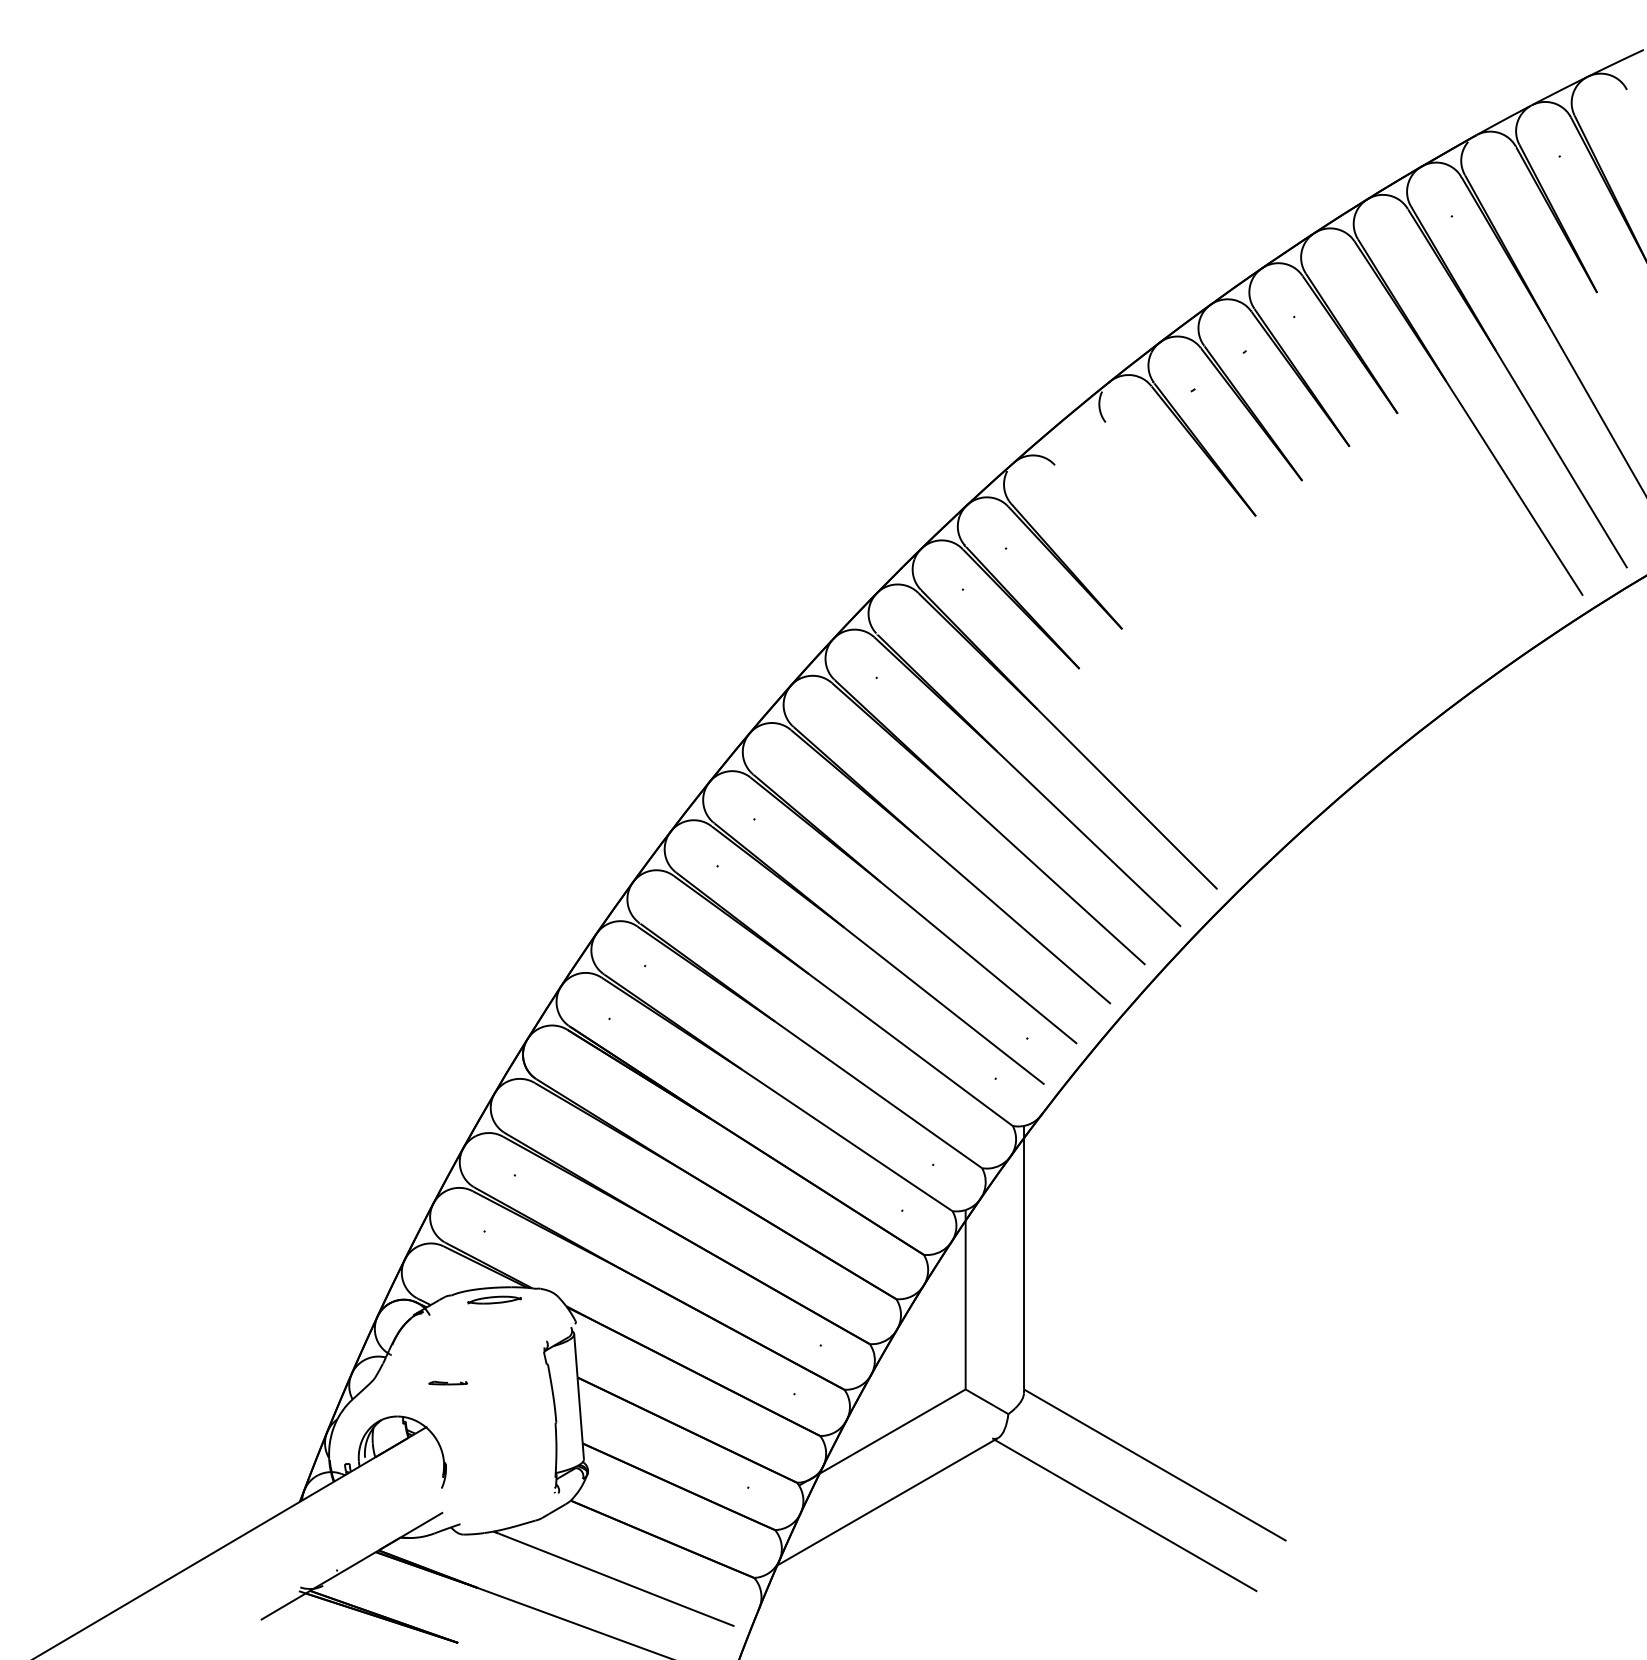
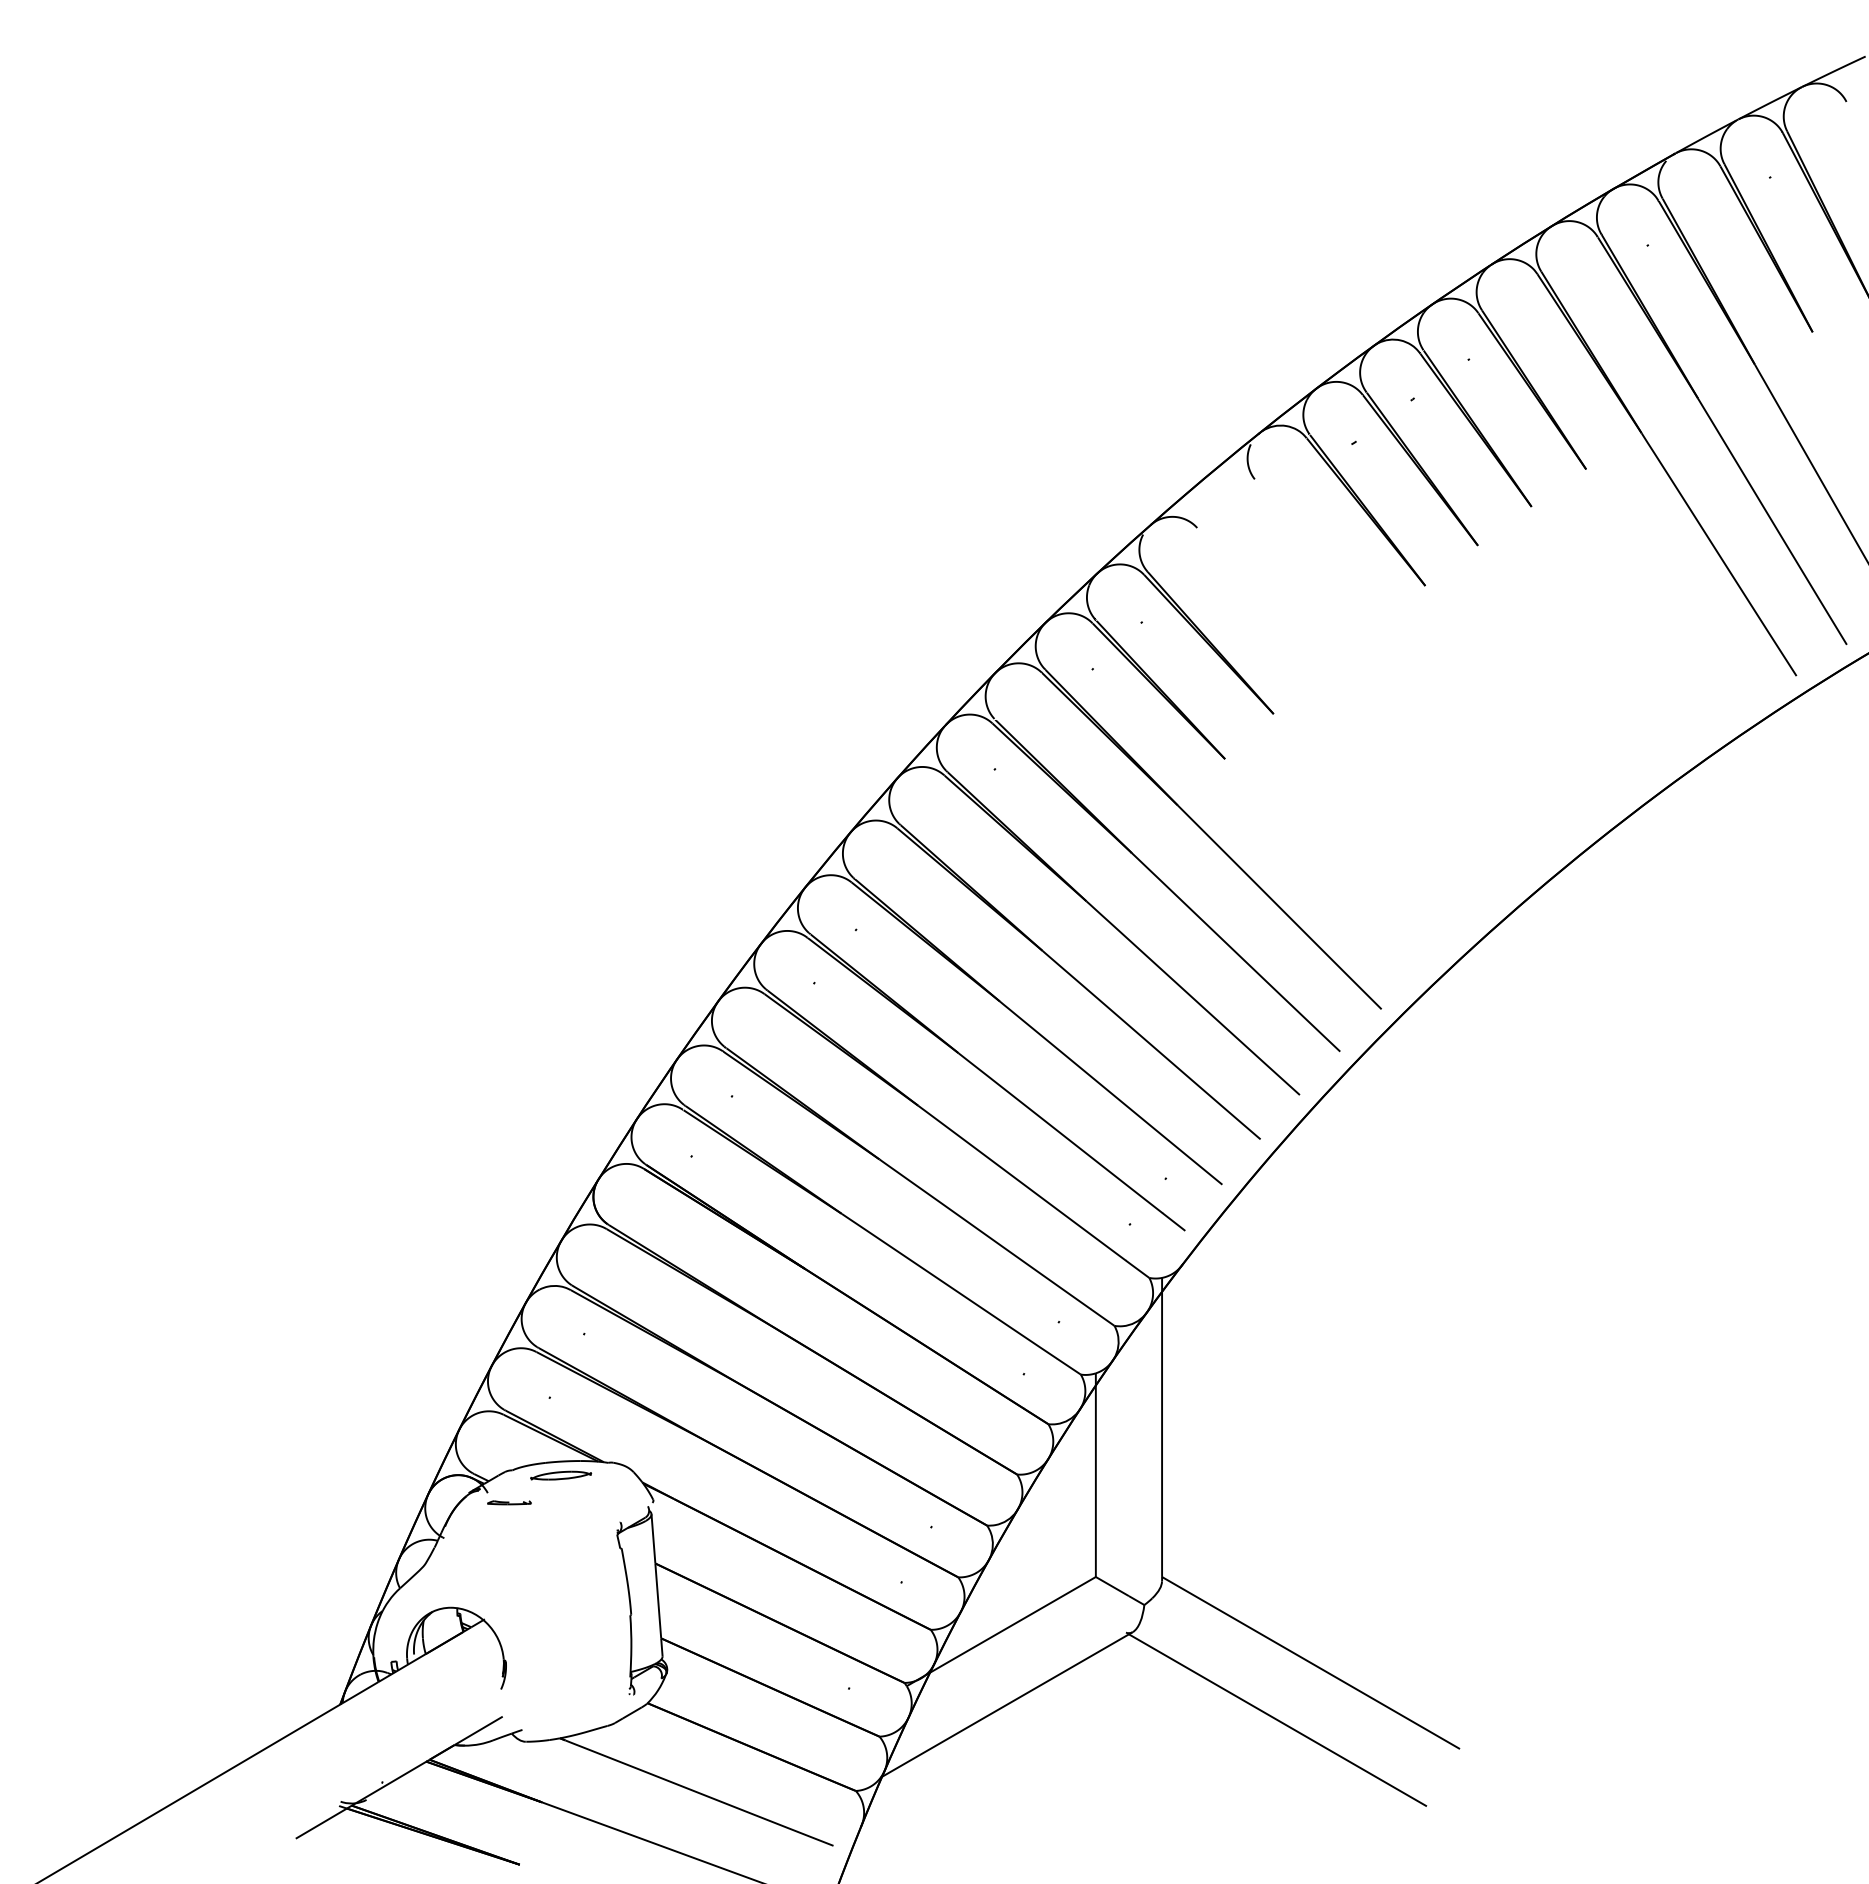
part: (448, 1382) -> (509, 1502), moved

